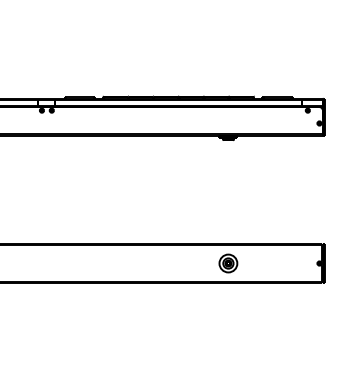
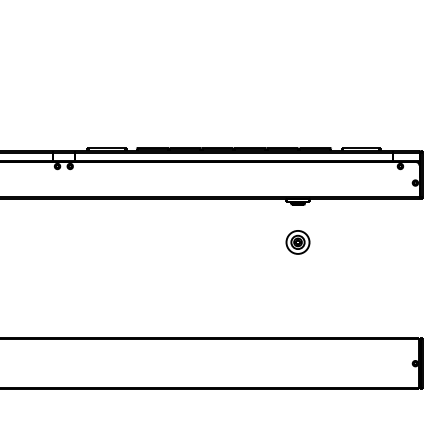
part: (228, 263) -> (298, 242), moved

